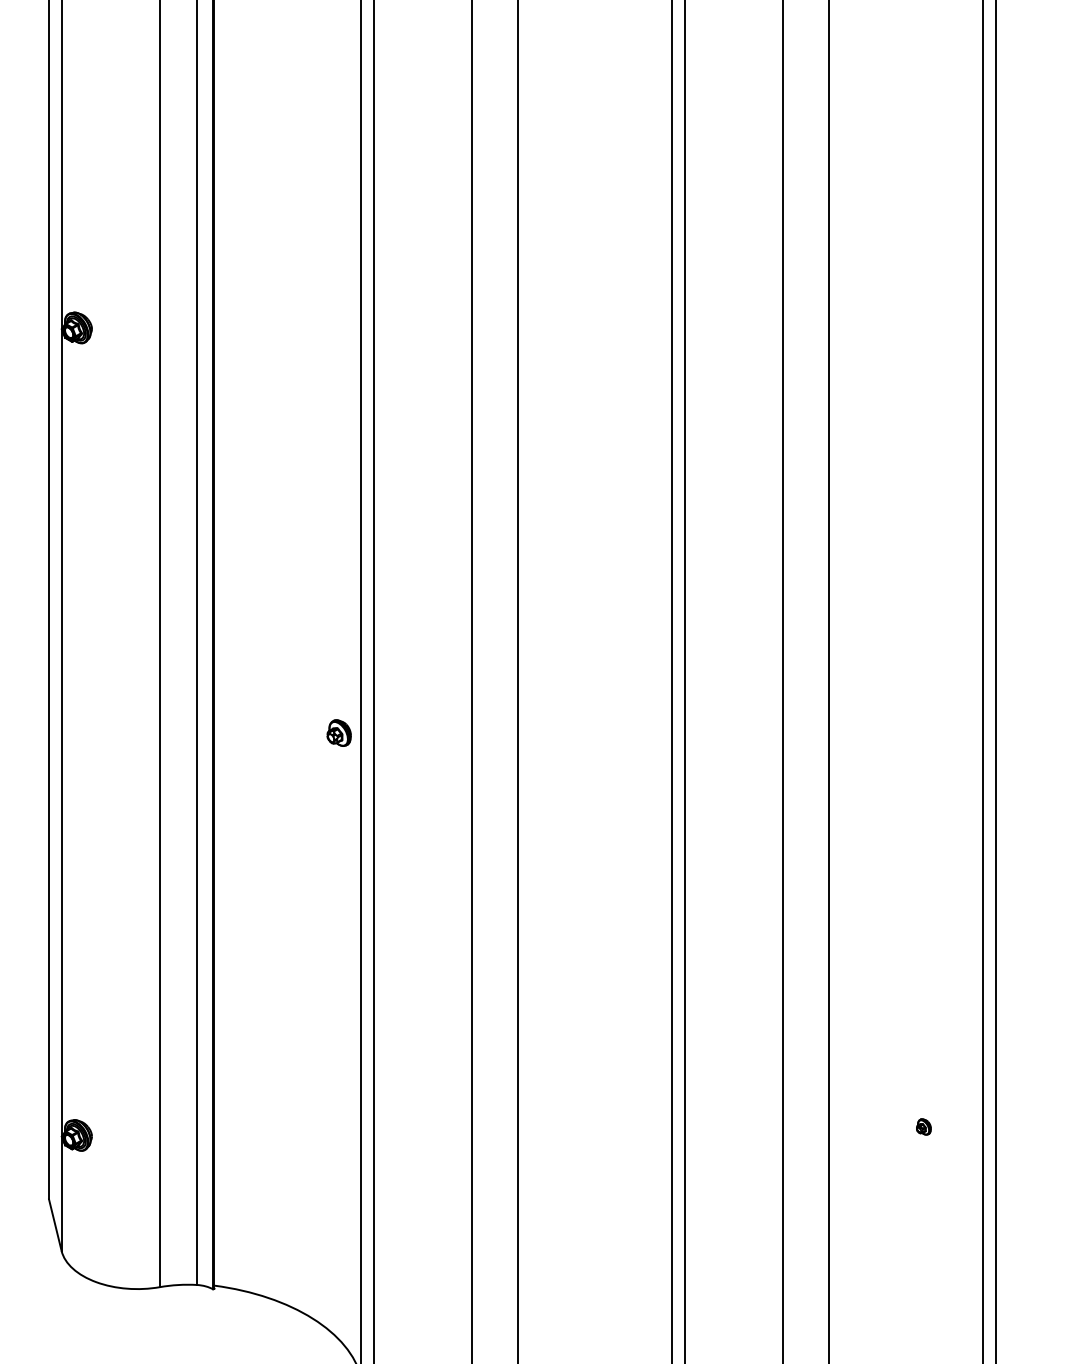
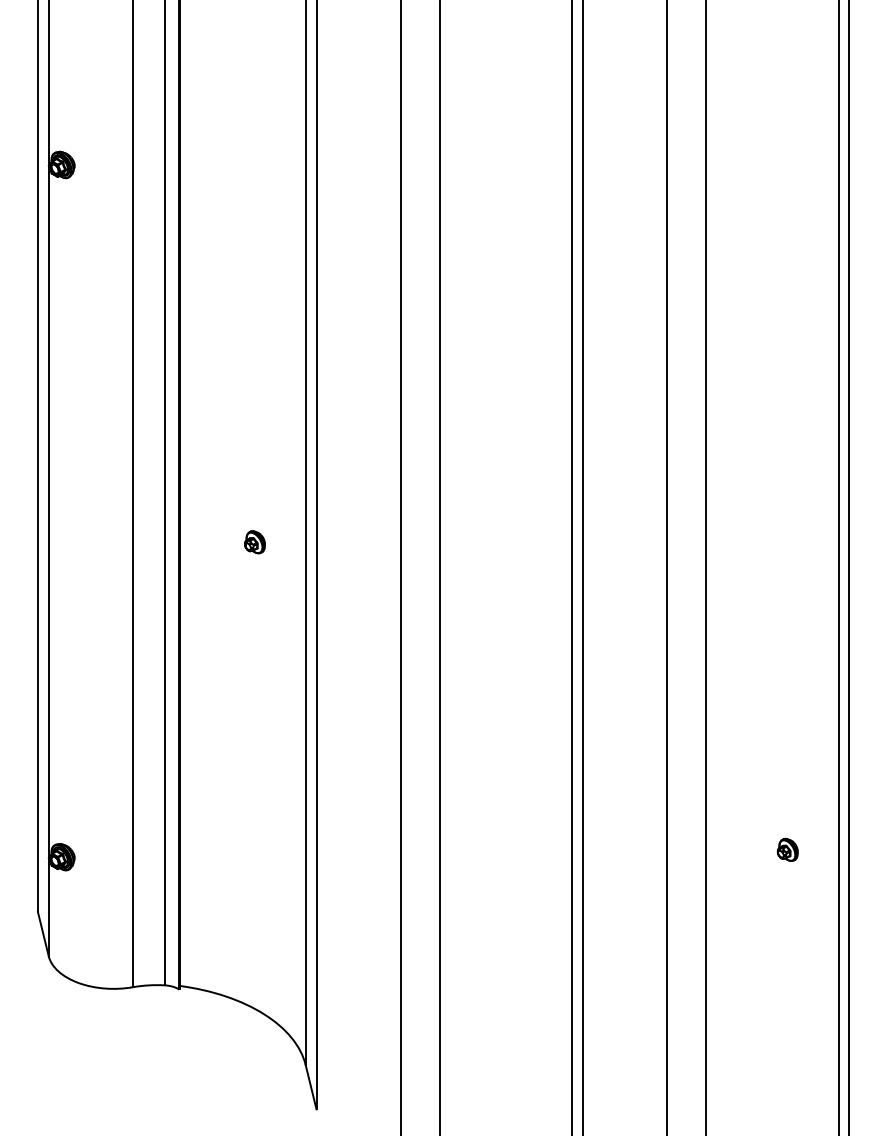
part: (338, 732) -> (254, 541), moved
part: (923, 1126) -> (787, 849), size x1.67

